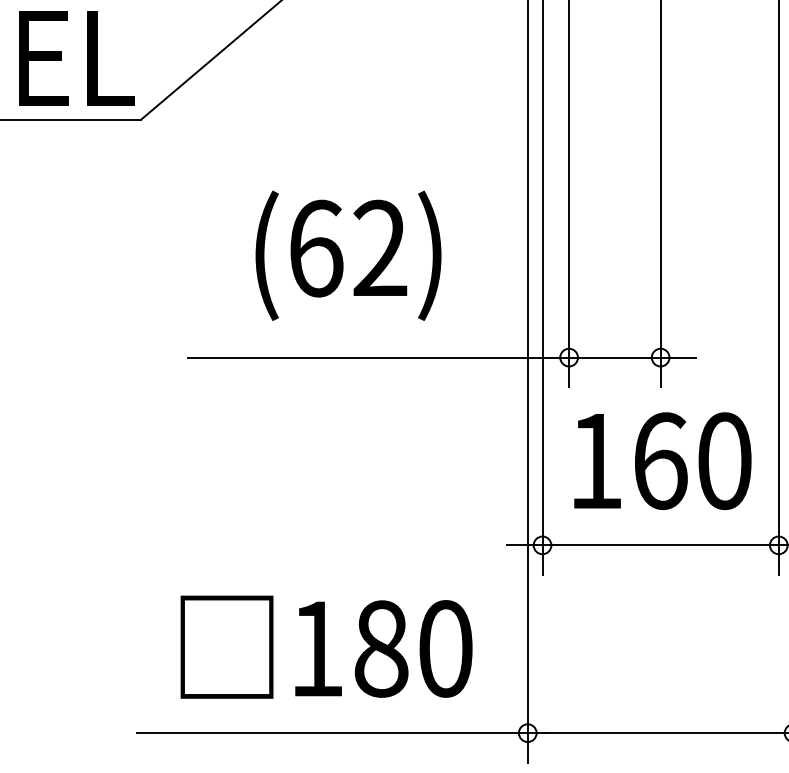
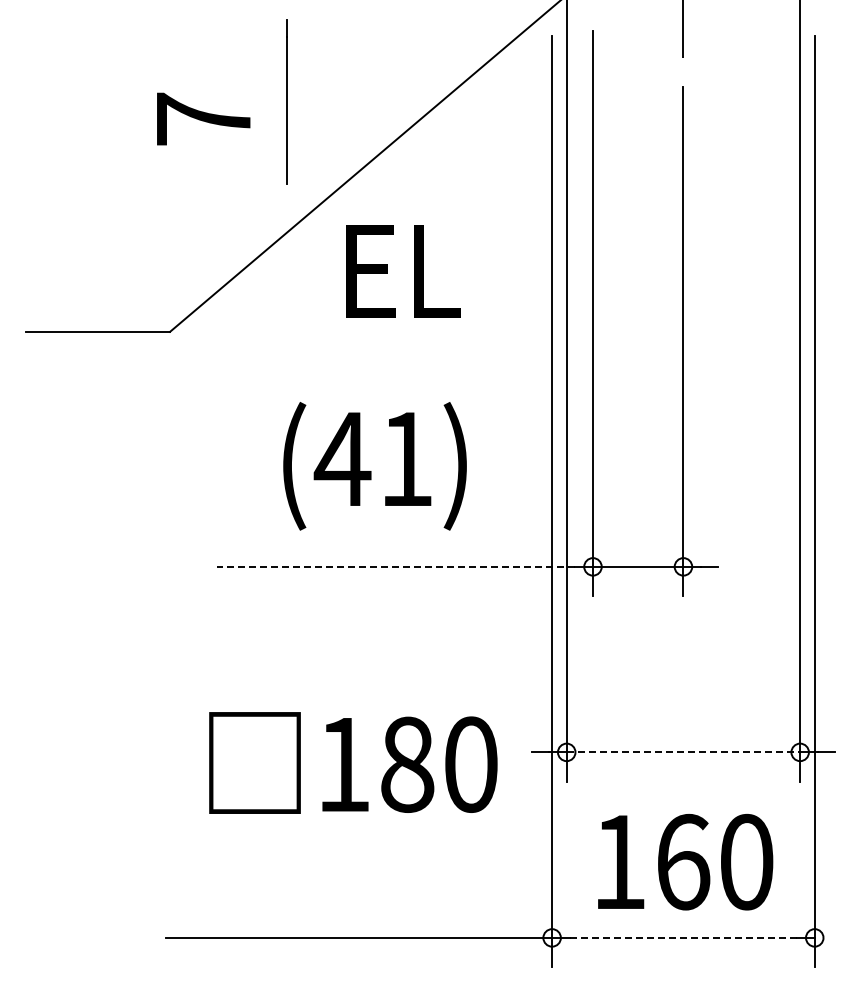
text: (76, 58) -> (403, 271), moved
text: (345, 248) -> (372, 459), (62) -> (41)
line: (369, 357) -> (395, 566), solid -> dashed
text: (662, 461) -> (685, 862), moved
line: (660, 545) -> (683, 752), solid -> dashed
text: (326, 646) -> (353, 762), moved
line: (660, 732) -> (683, 937), solid -> dashed

